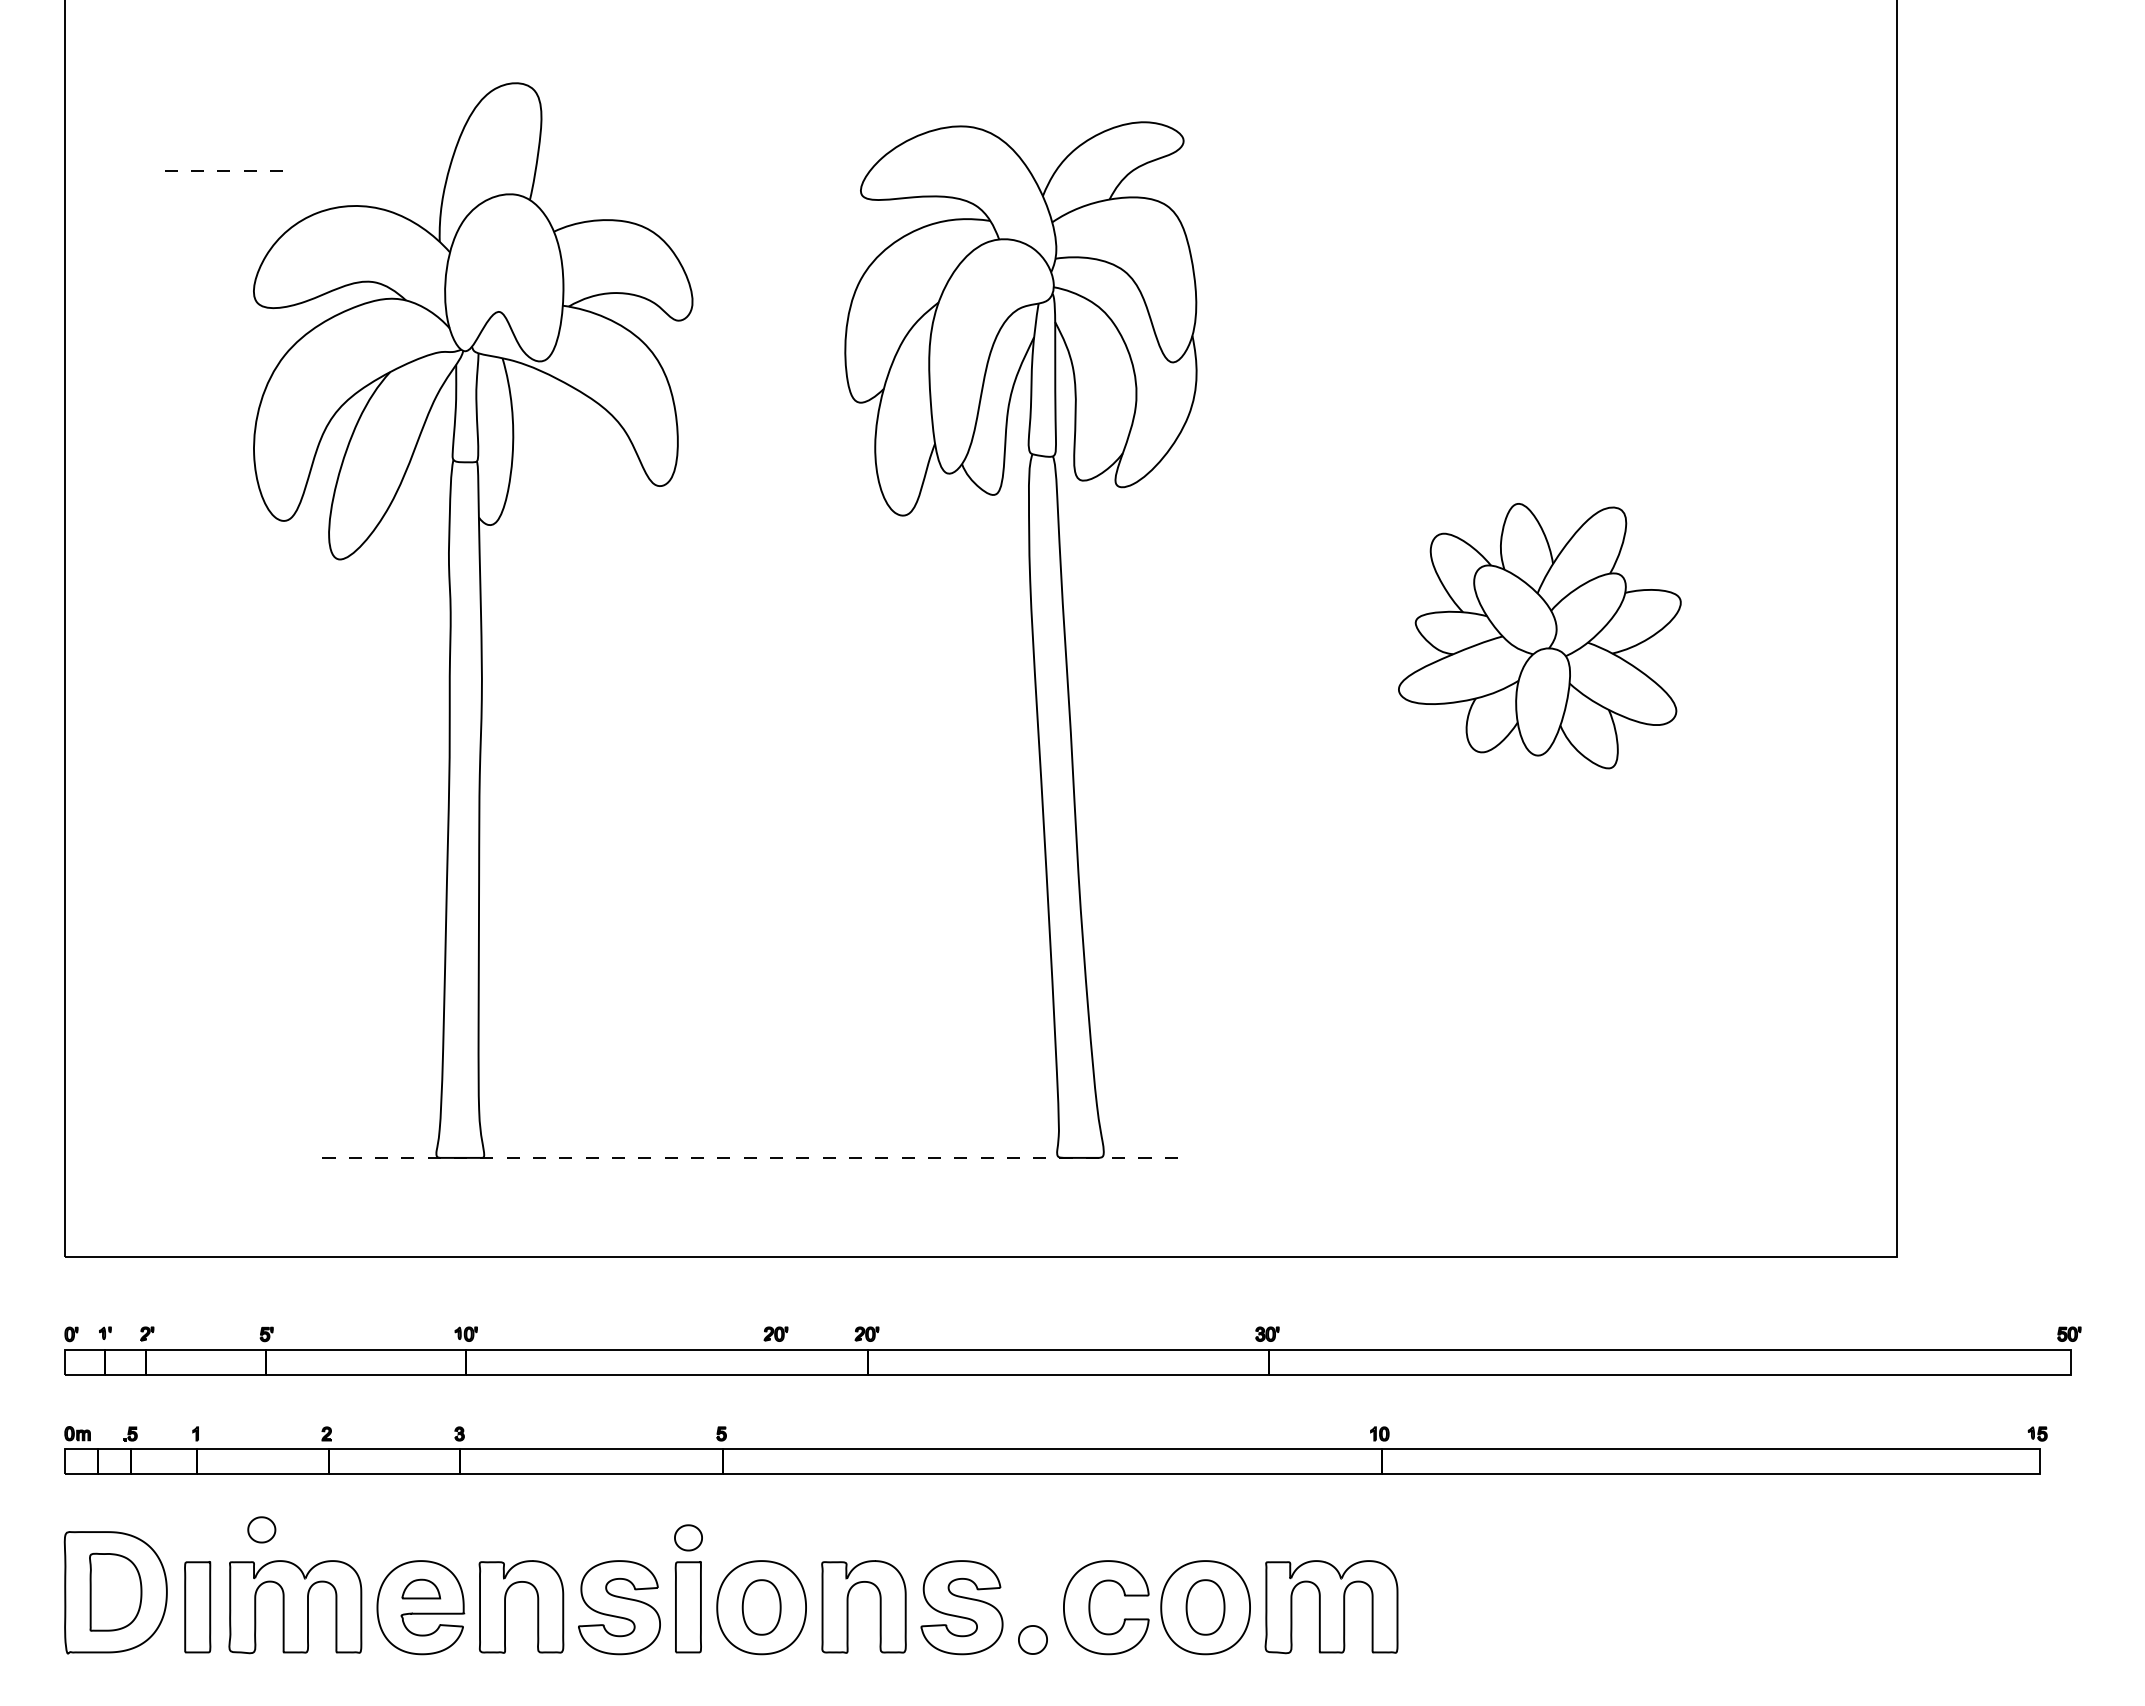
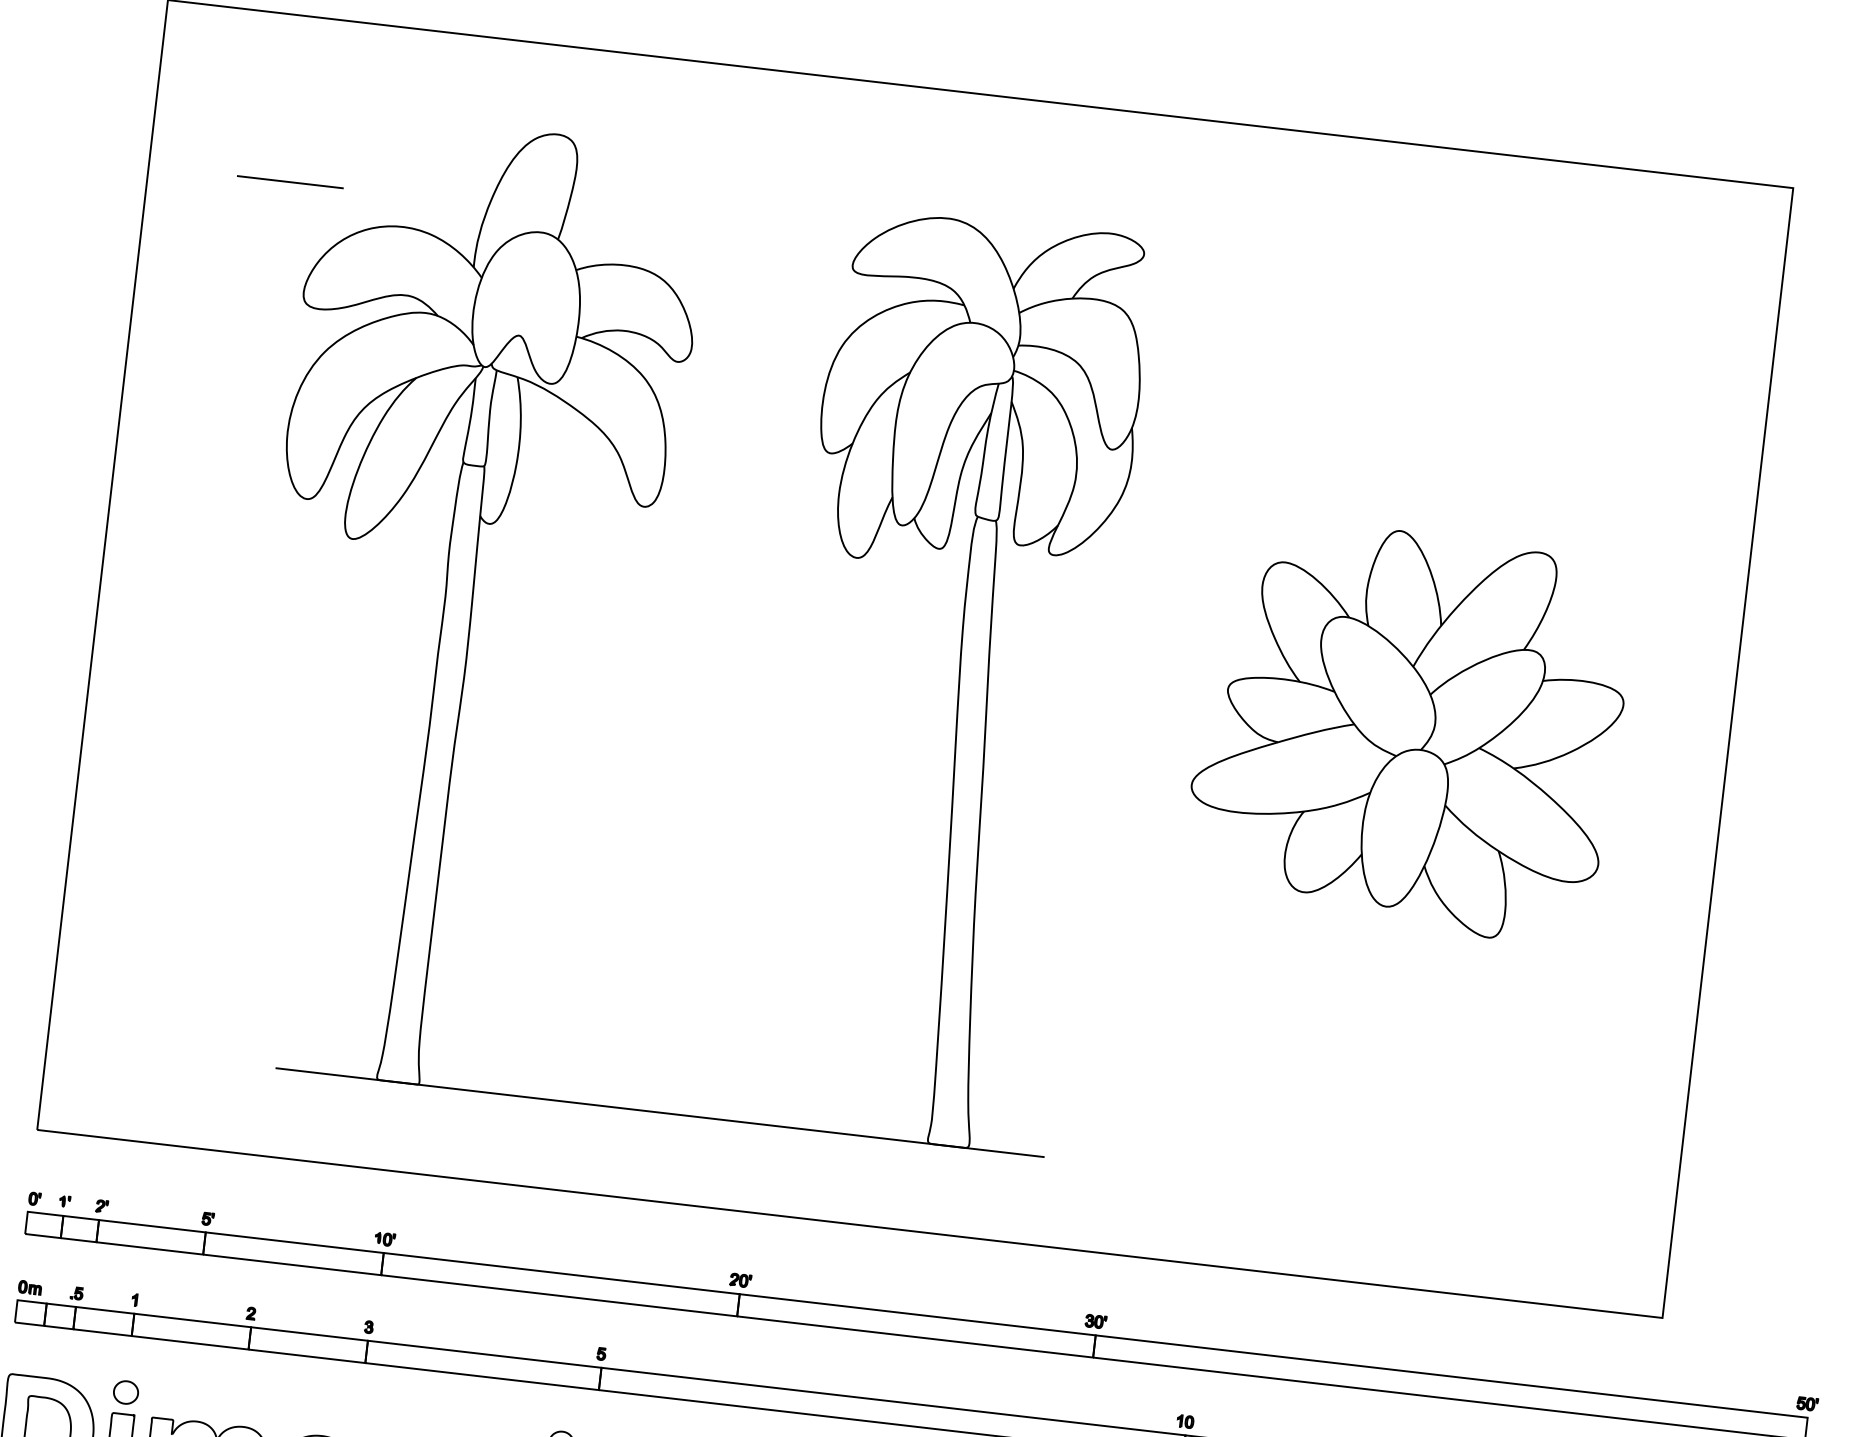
line: (225, 170) -> (290, 182), dashed -> solid
part: (1539, 635) -> (1409, 729), size x1.67
line: (756, 1157) -> (660, 1112), dashed -> solid
part: (775, 1333) -> (659, 1270), removed
part: (261, 1529) -> (125, 1392), moved

